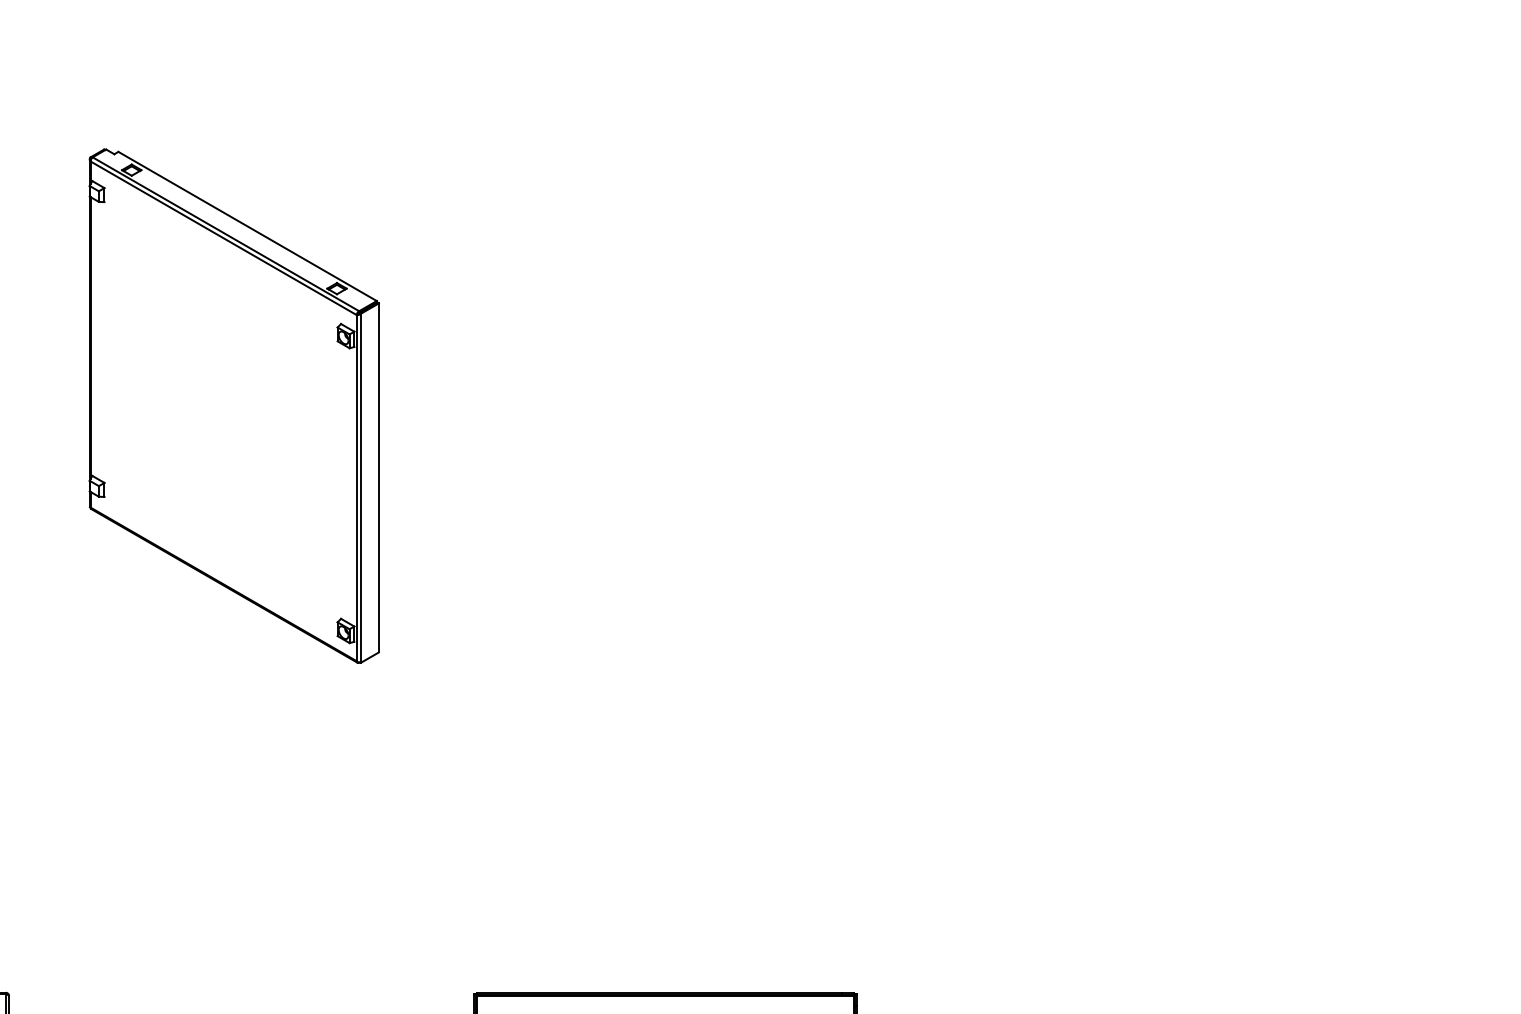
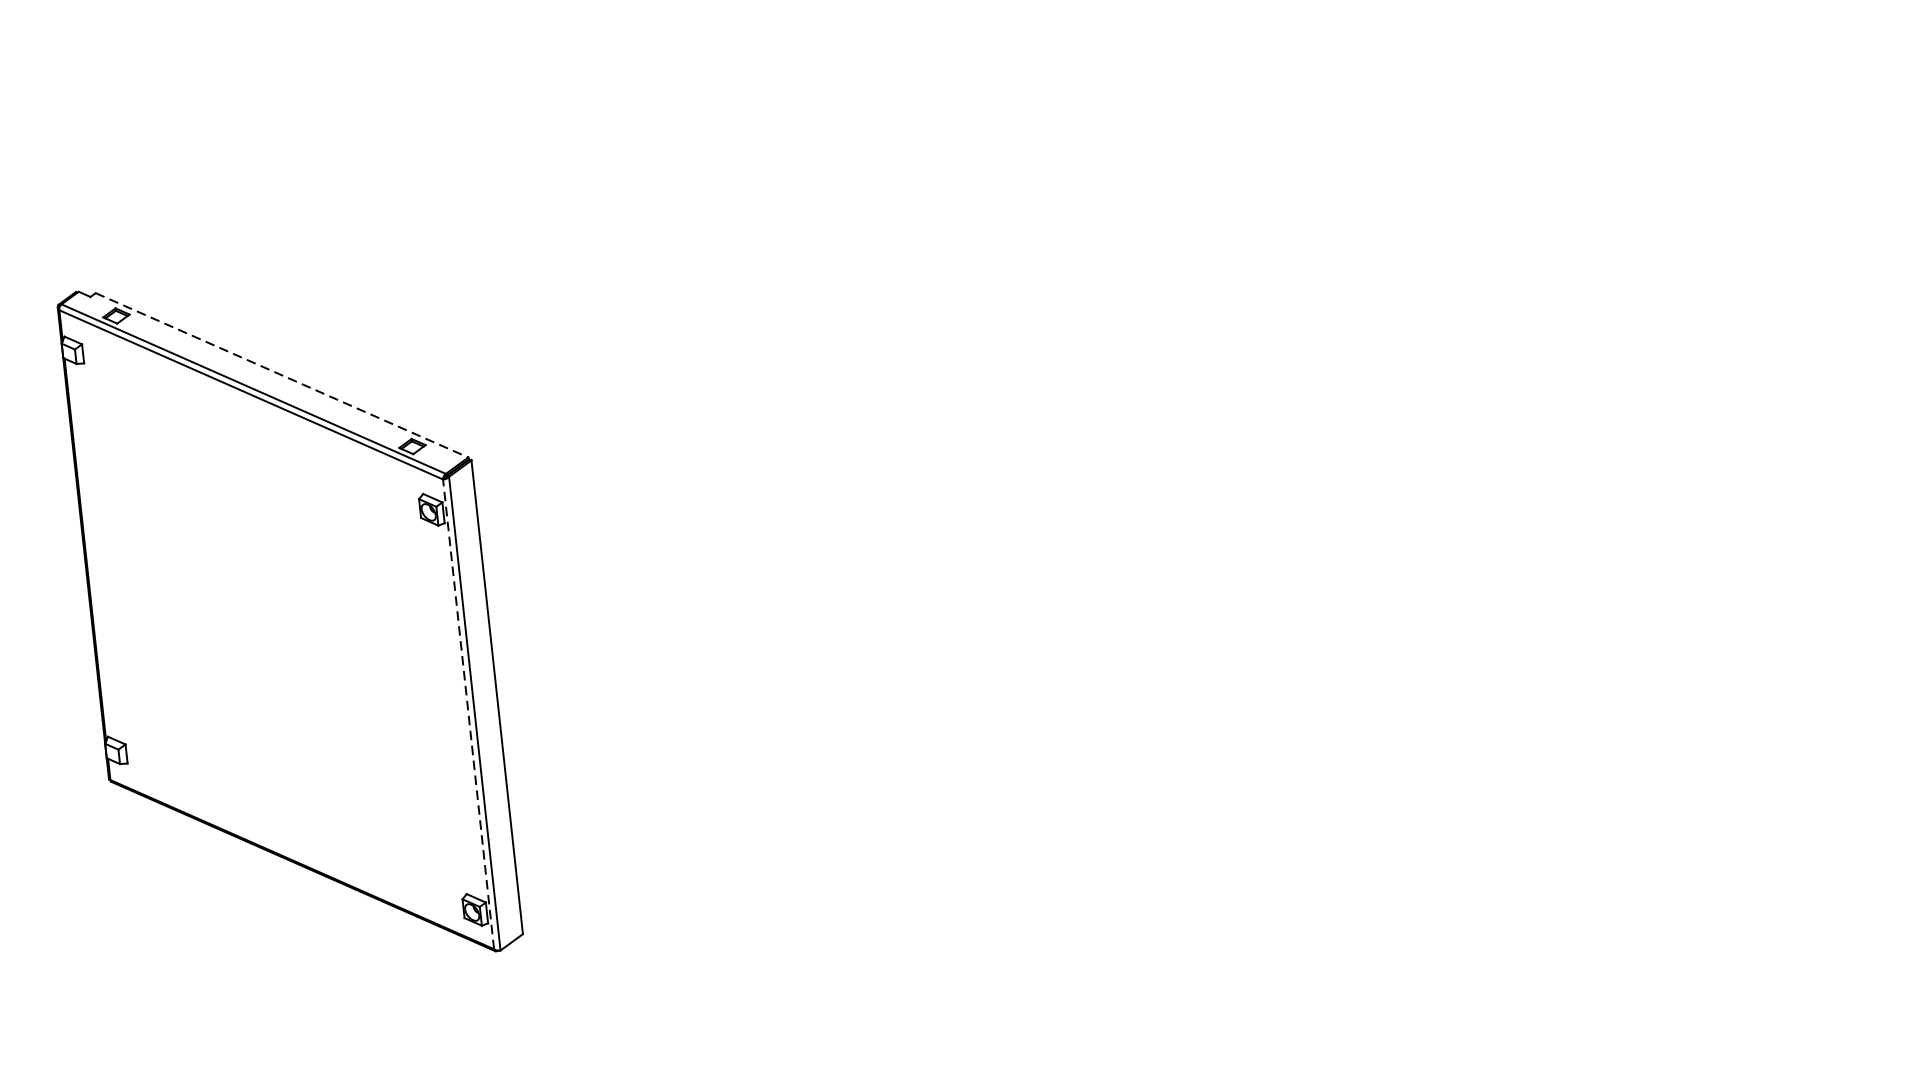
line: (248, 226) -> (283, 375), solid -> dashed
line: (356, 487) -> (468, 713), solid -> dashed

